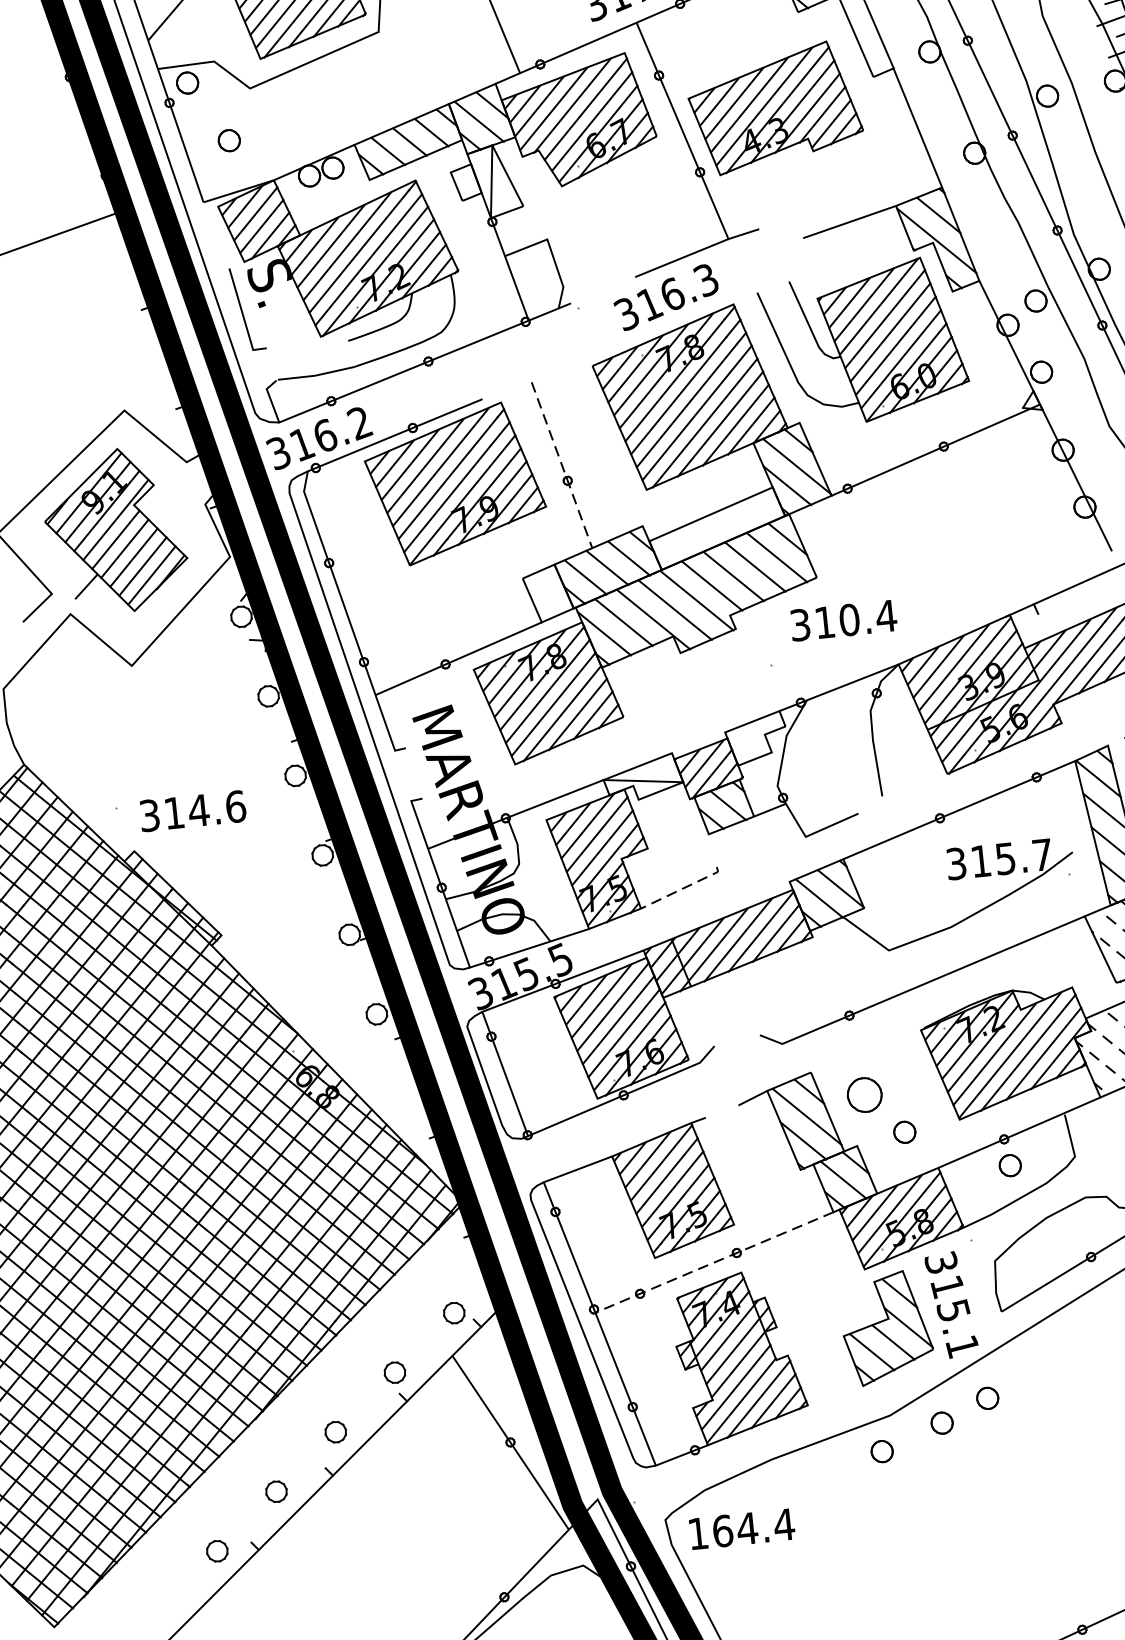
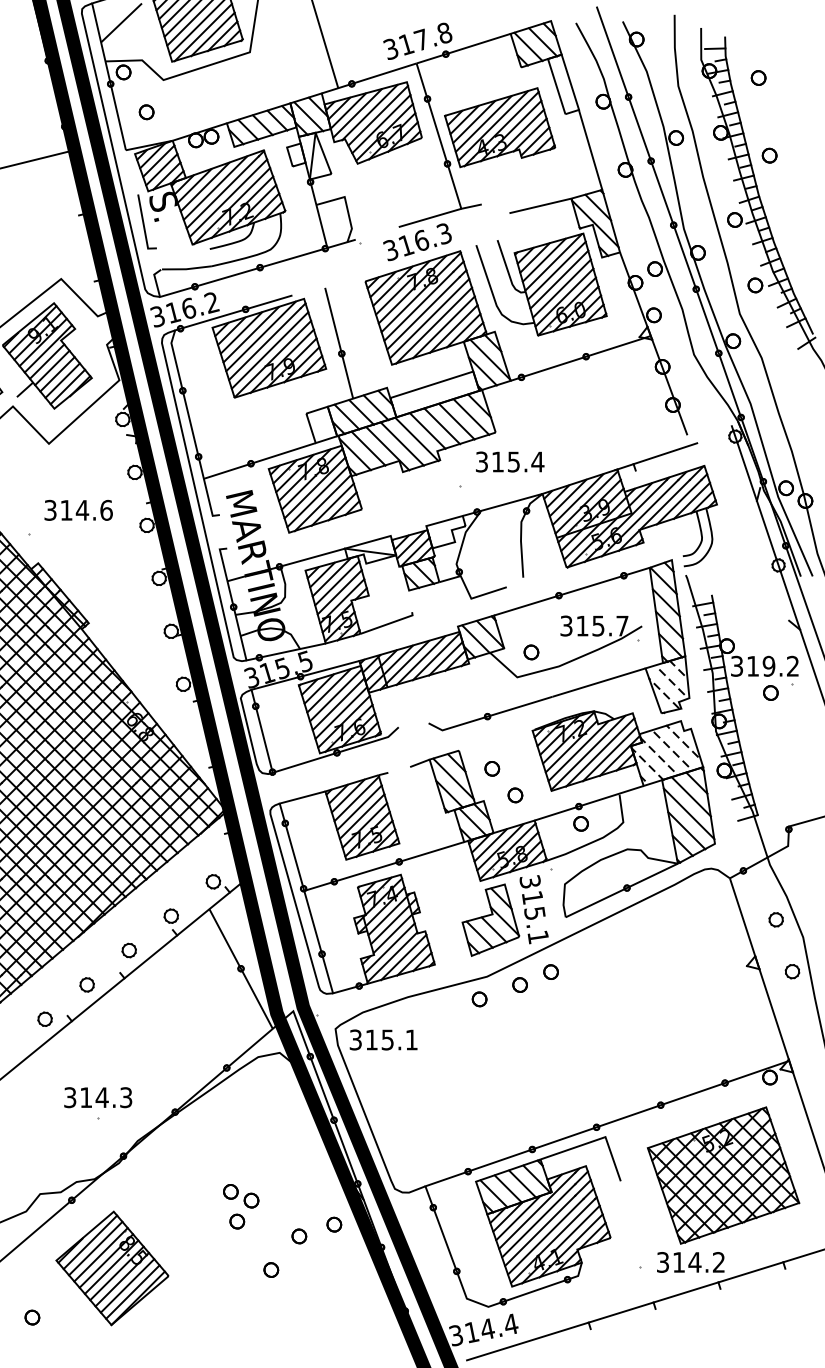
line: (562, 465) -> (339, 343), dashed -> solid
text: (848, 619) -> (513, 461), 310.4 -> 315.4
text: (192, 809) -> (78, 509), moved
line: (682, 888) -> (388, 623), dashed -> solid
part: (906, 910) -> (531, 652), added
part: (865, 1094) -> (492, 768), size x0.62
line: (714, 1262) -> (384, 866), dashed -> solid
text: (740, 1528) -> (383, 1039), 164.4 -> 315.1

